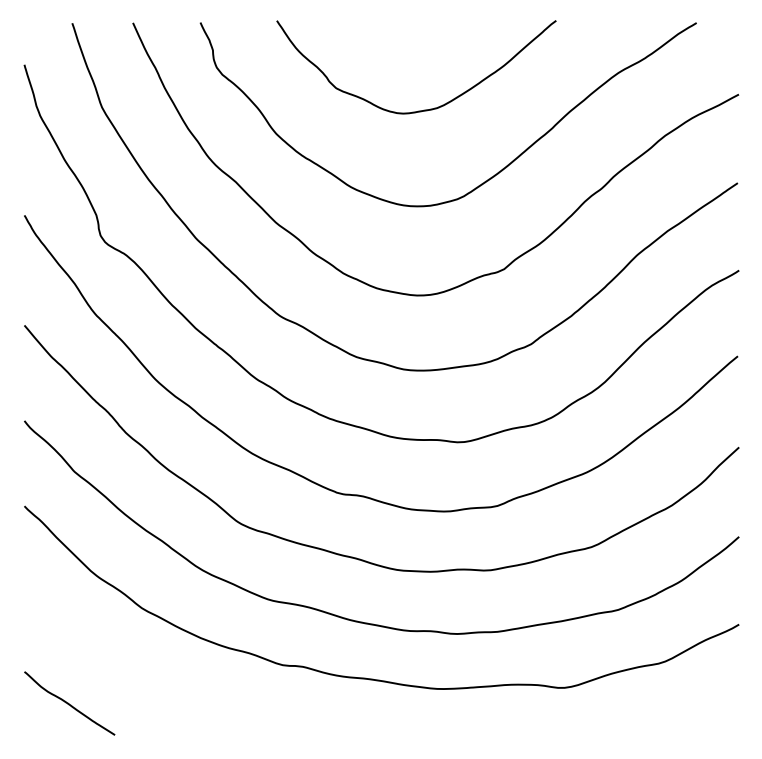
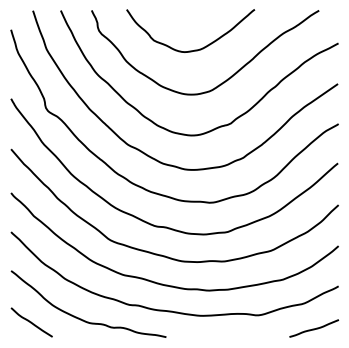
curve: (178, 694) -> (81, 318), added
curve: (686, 716) -> (314, 328), added

